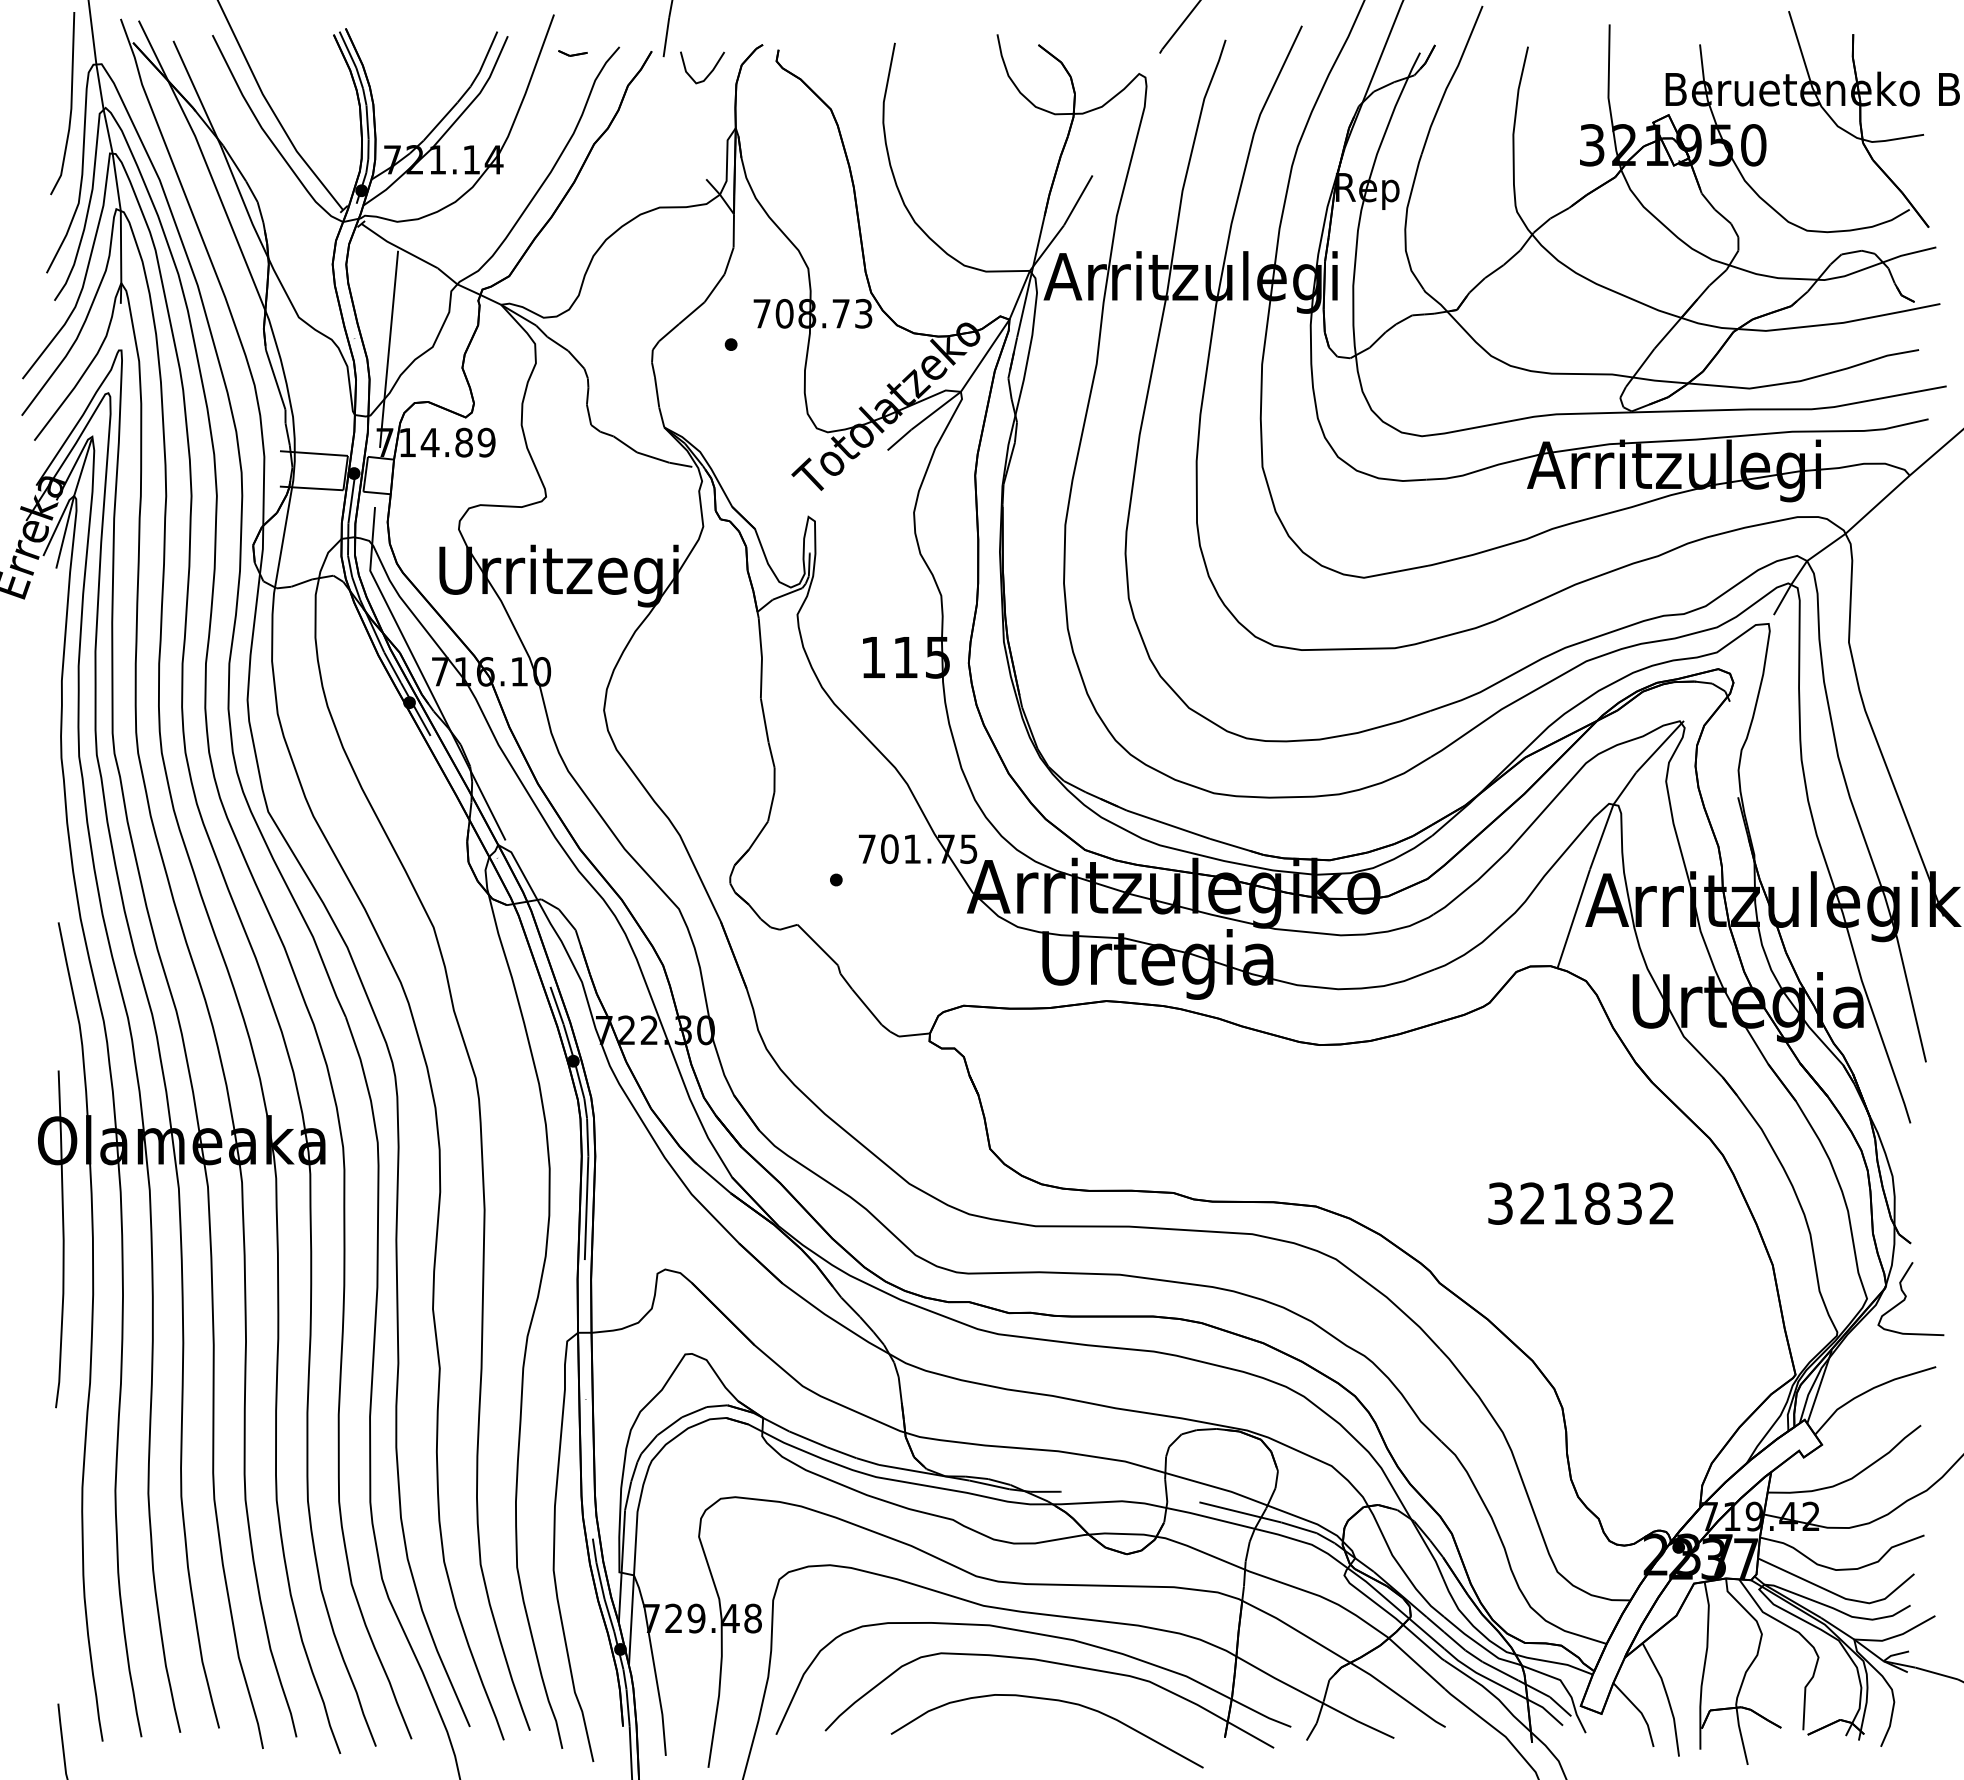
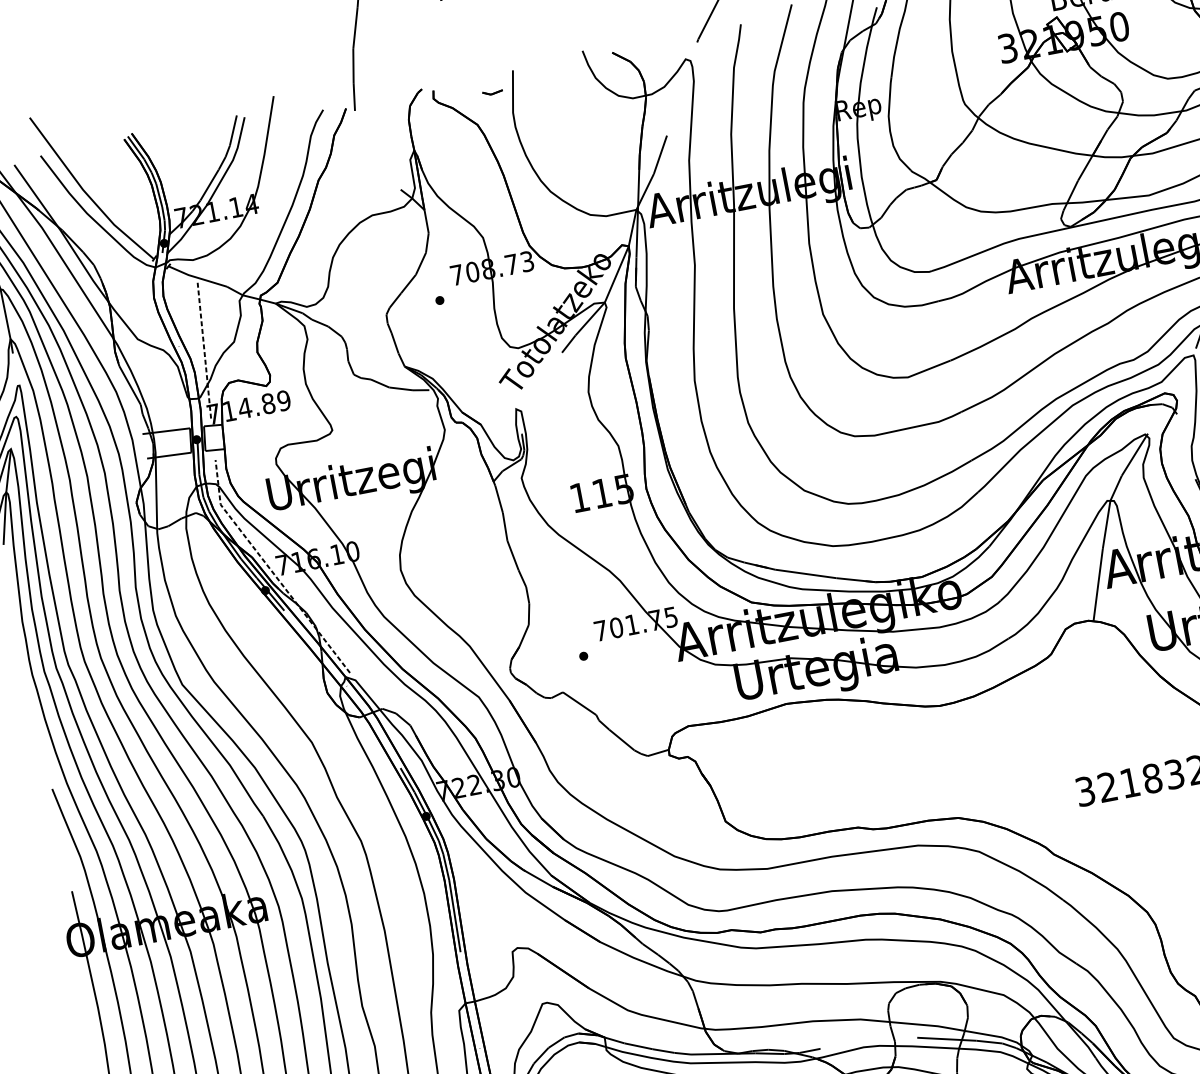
part: (572, 53) -> (492, 92), moved
curve: (708, 73) -> (388, 116), removed
line: (389, 349) -> (204, 349), solid -> dashed
line: (423, 676) -> (271, 570), solid -> dashed

